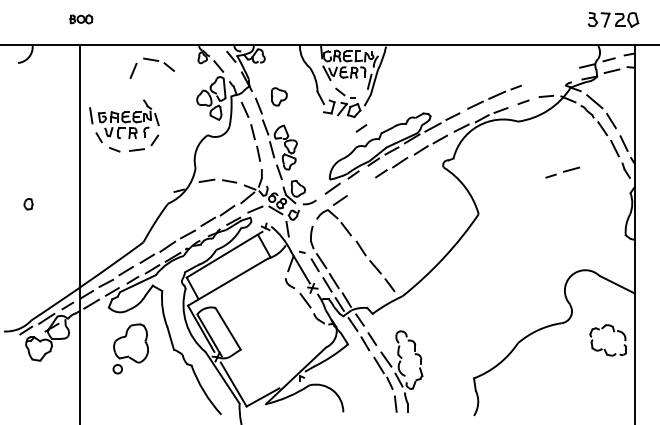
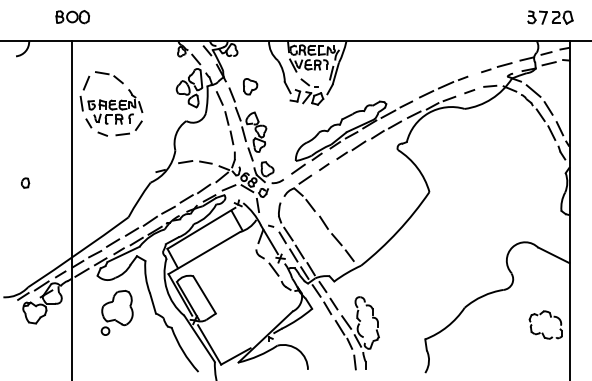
part: (81, 19) -> (72, 17), size x1.67
part: (153, 61) -> (104, 74), moved
line: (361, 128) -> (324, 167), moved
part: (562, 172) -> (496, 67), moved
part: (605, 349) -> (543, 333), moved

